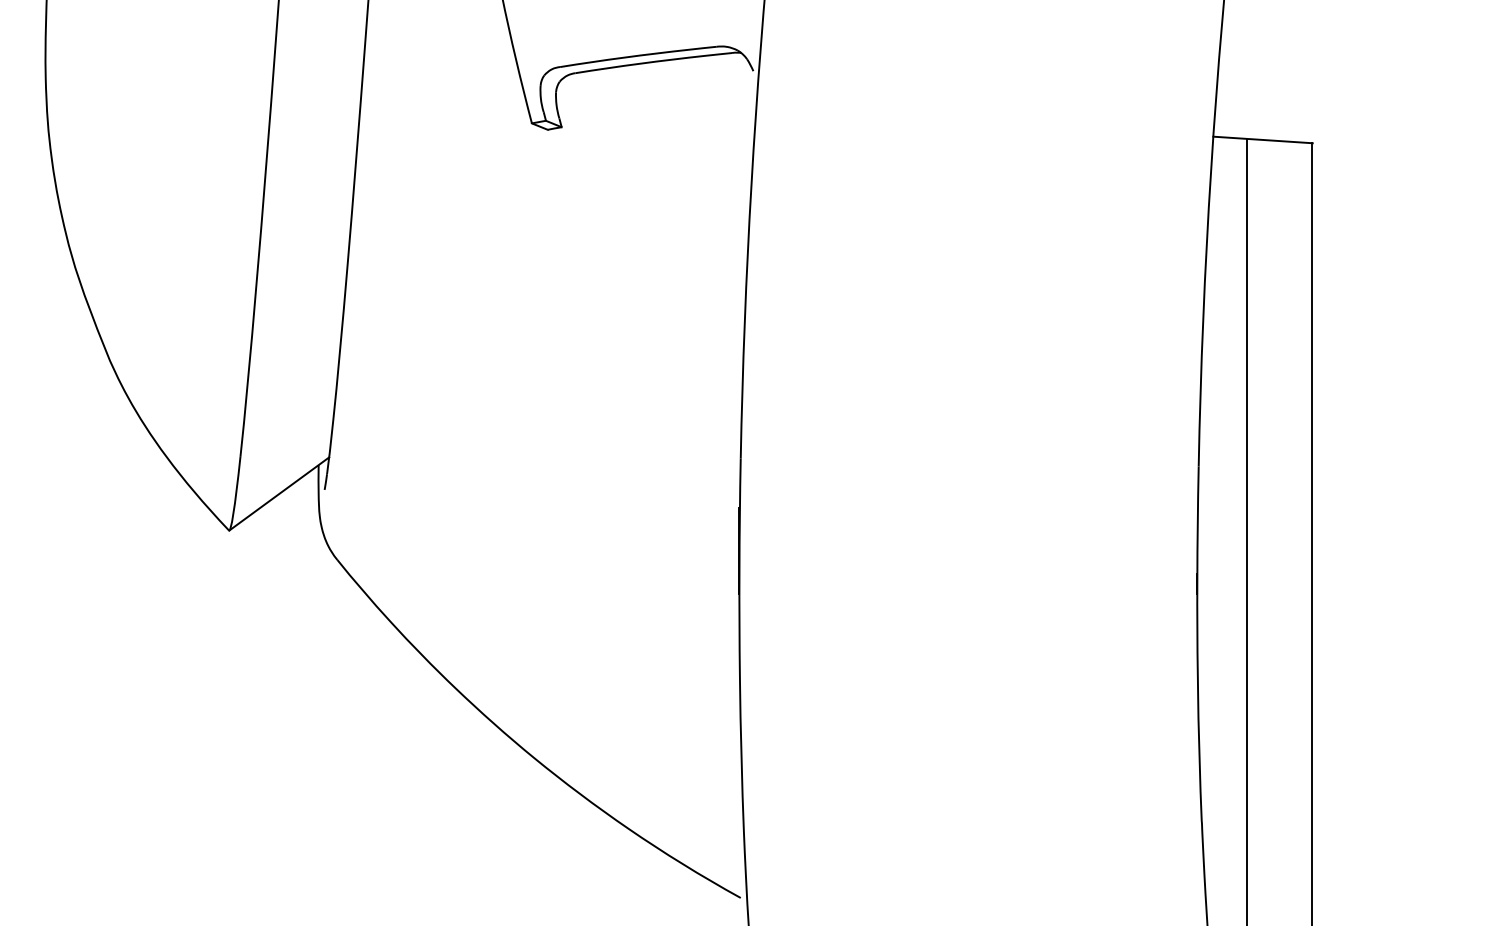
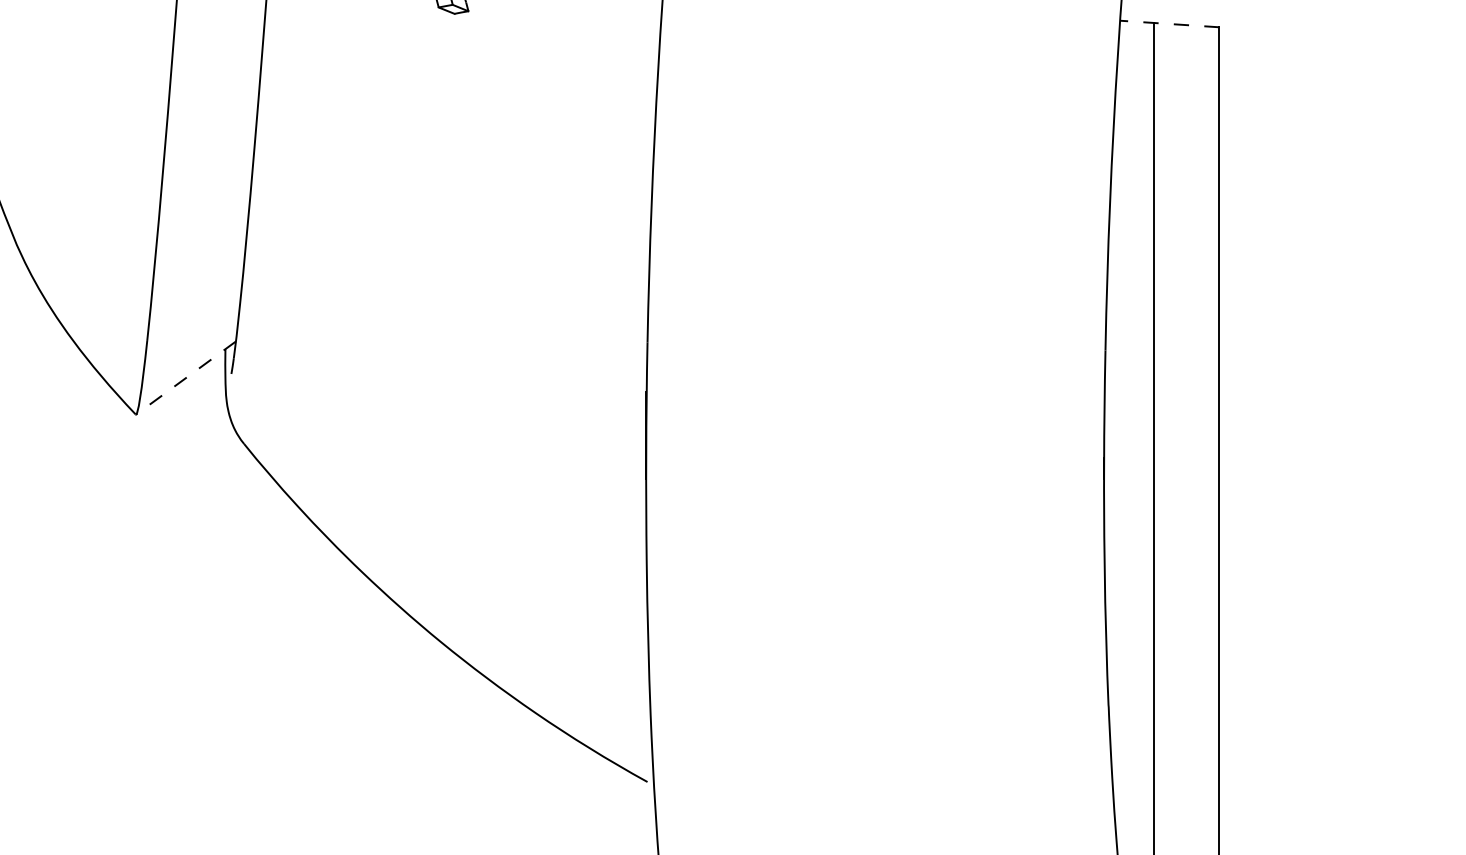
line: (1263, 139) -> (1170, 23), solid -> dashed
line: (279, 493) -> (186, 377), solid -> dashed

